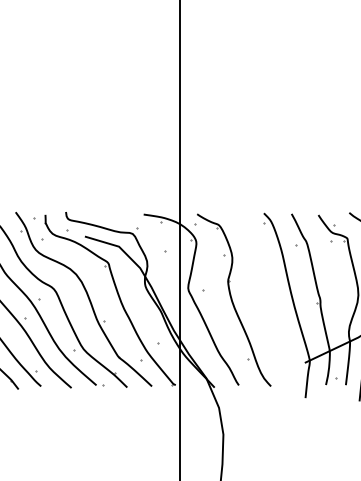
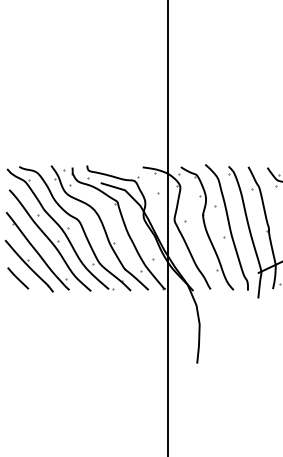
part: (260, 298) -> (226, 227), added

